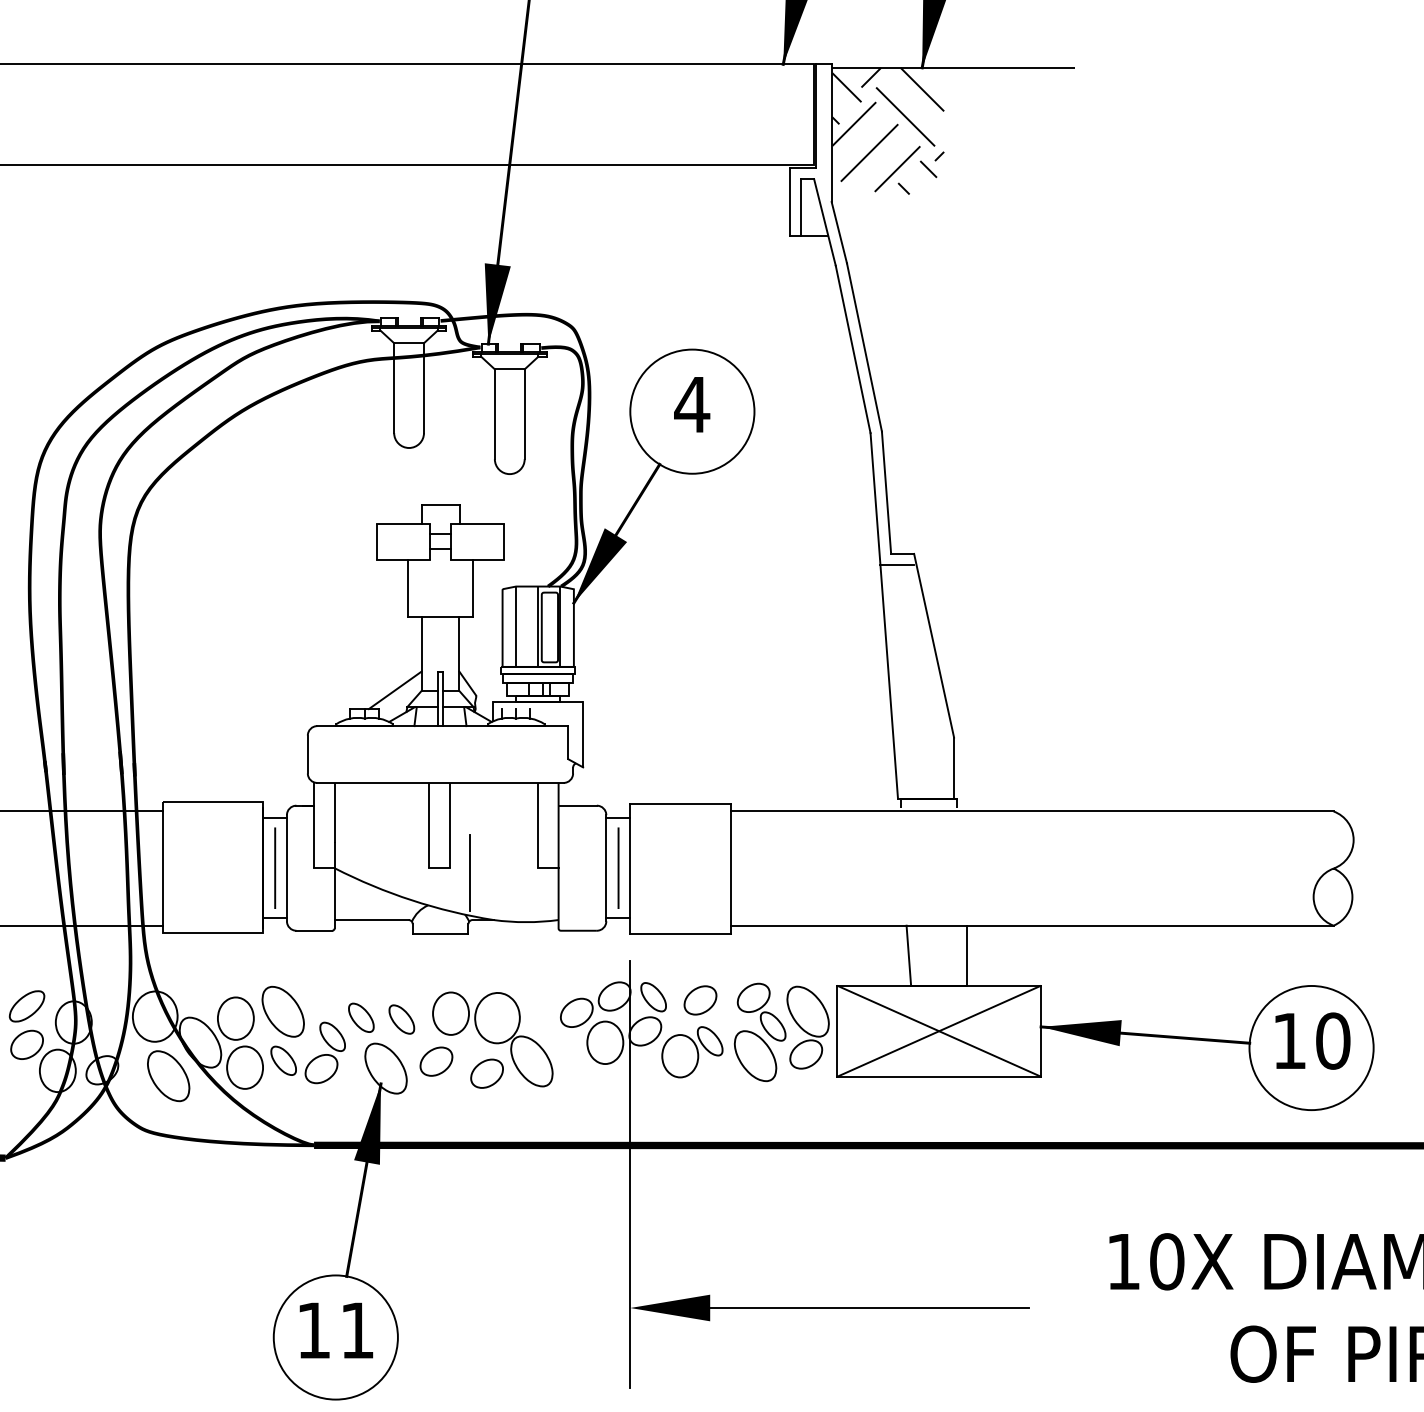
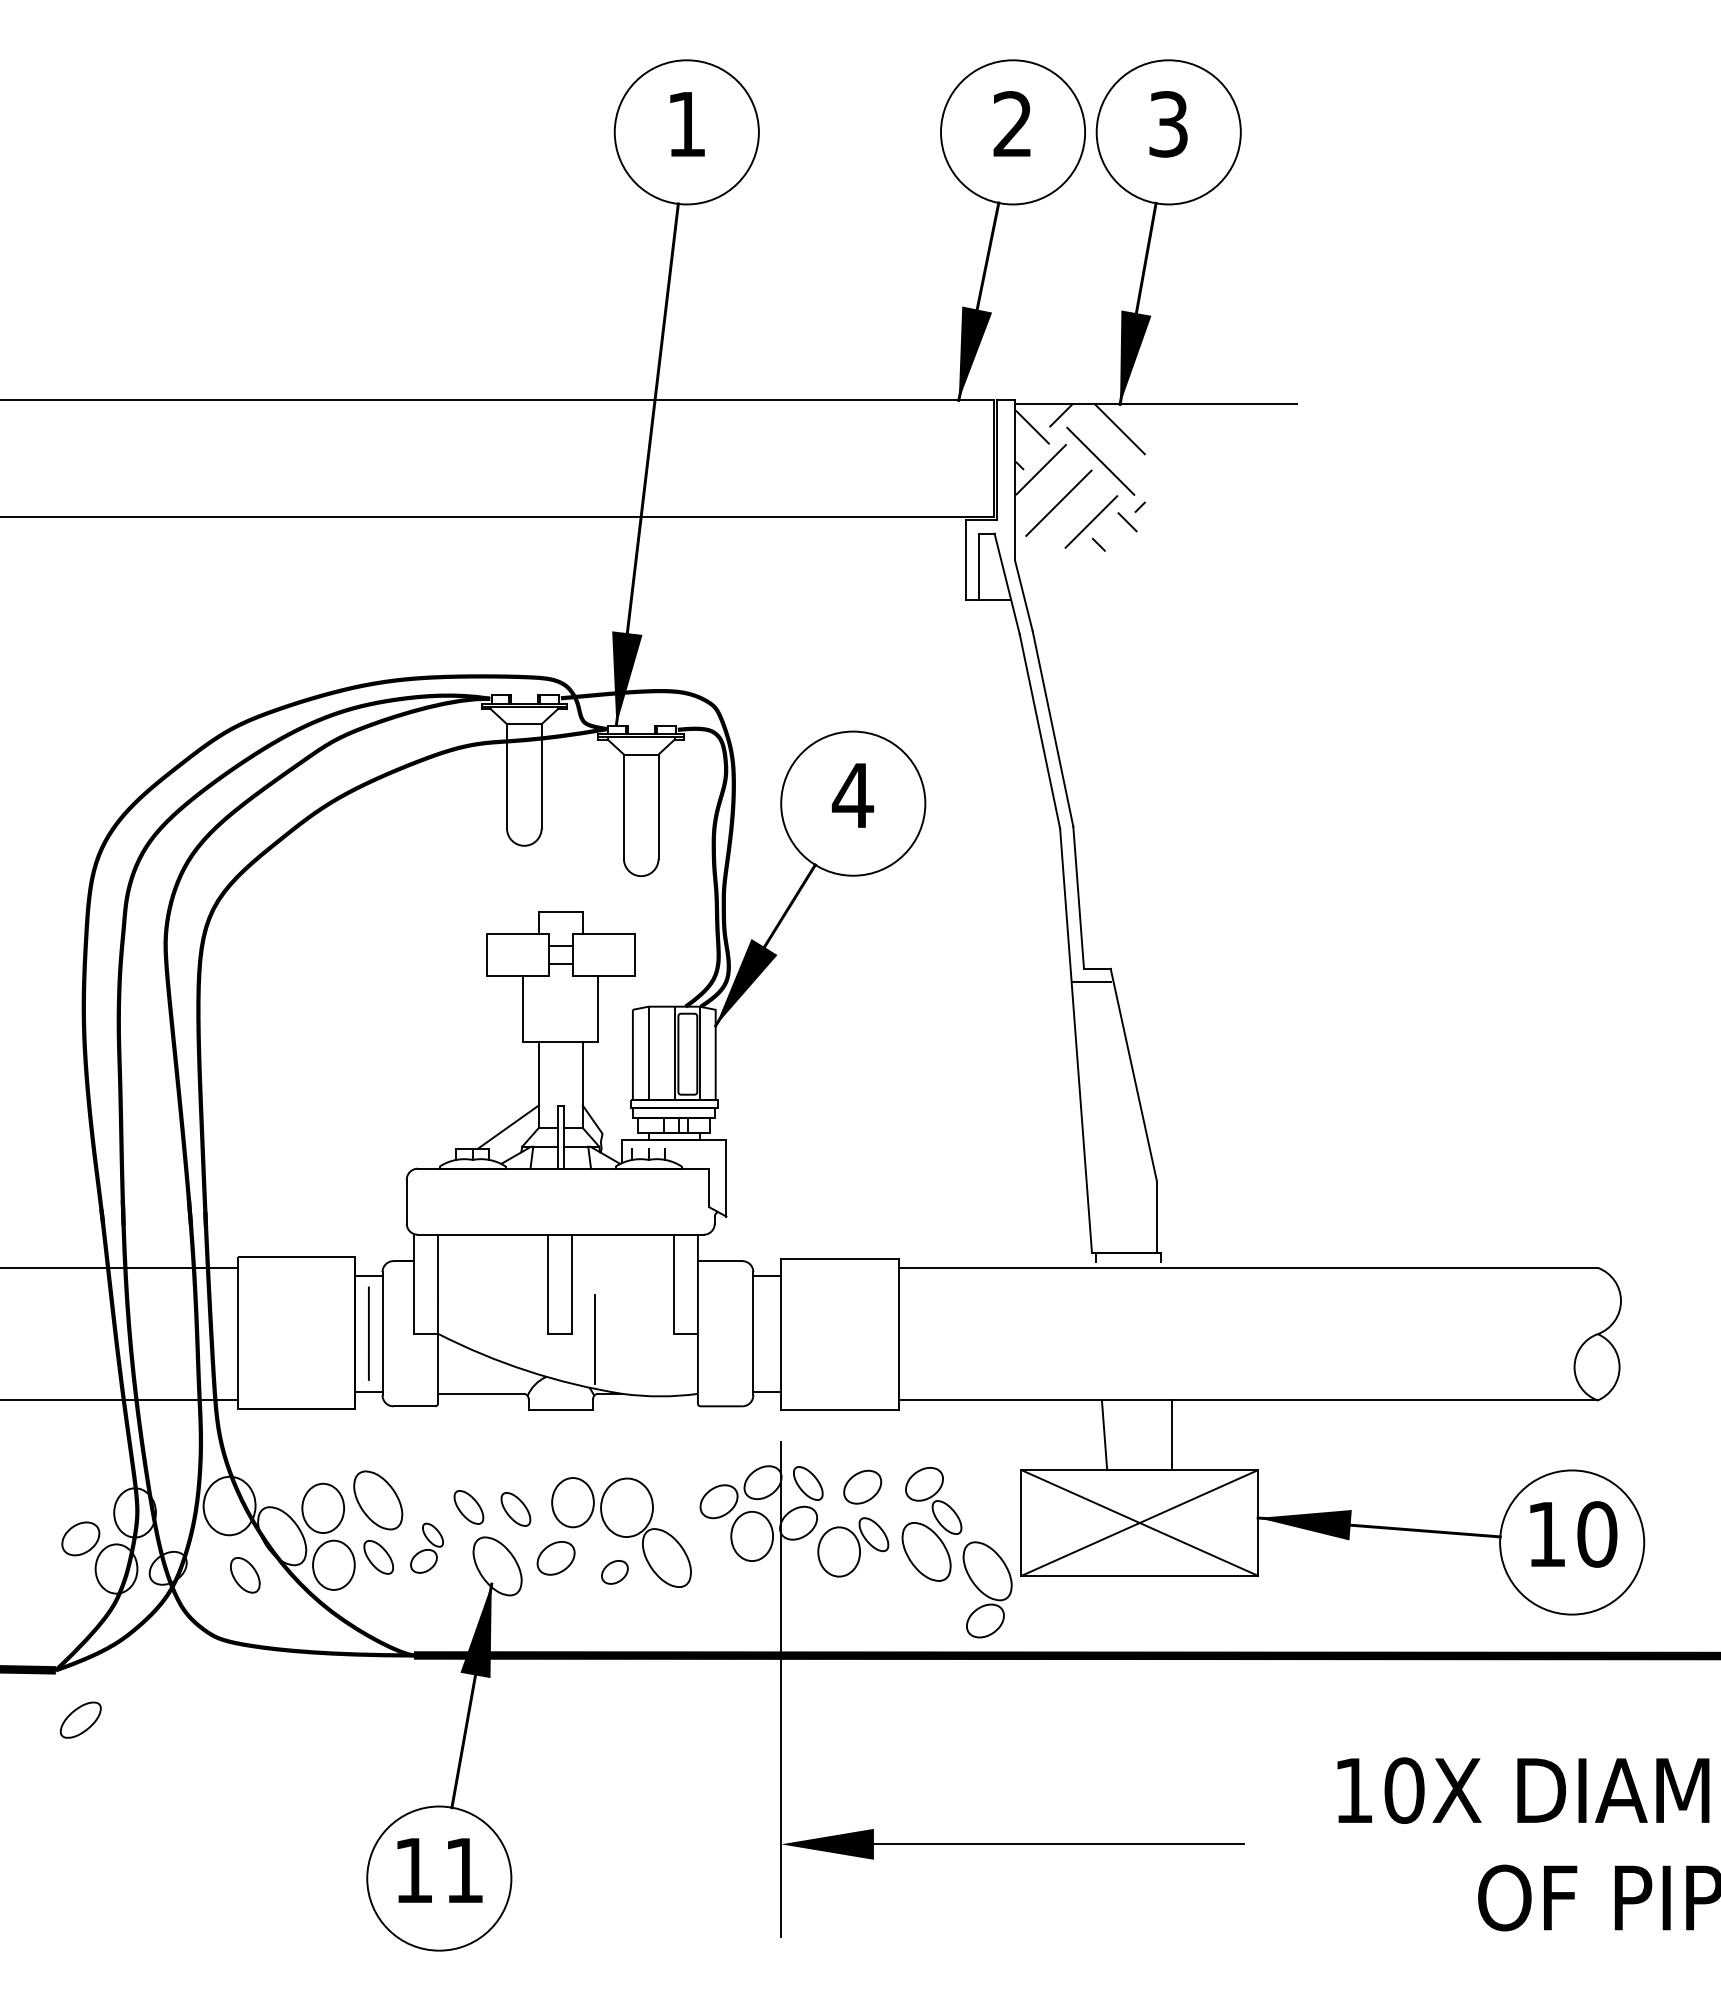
line: (618, 868) -> (767, 1333), removed
part: (26, 1005) -> (80, 1719), moved
part: (808, 1027) -> (987, 1589), moved
part: (324, 1053) -> (426, 1548), size x0.7
part: (486, 1073) -> (614, 1572), size x0.7
part: (168, 1076) -> (245, 1575), size x0.6

